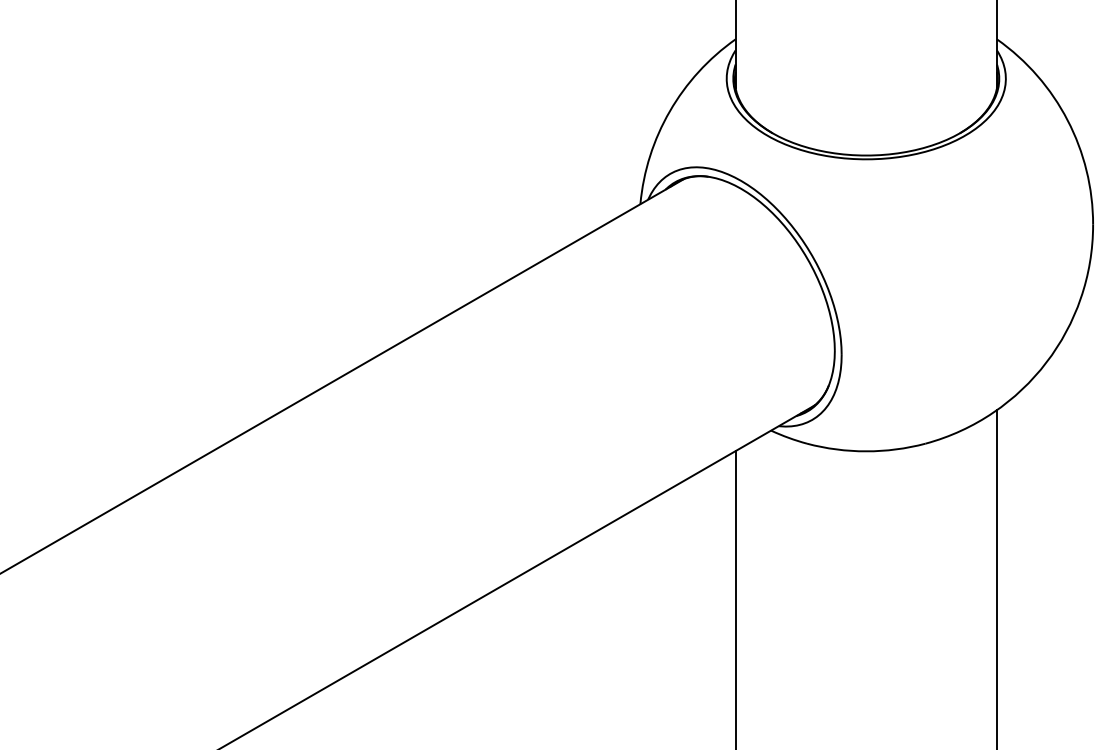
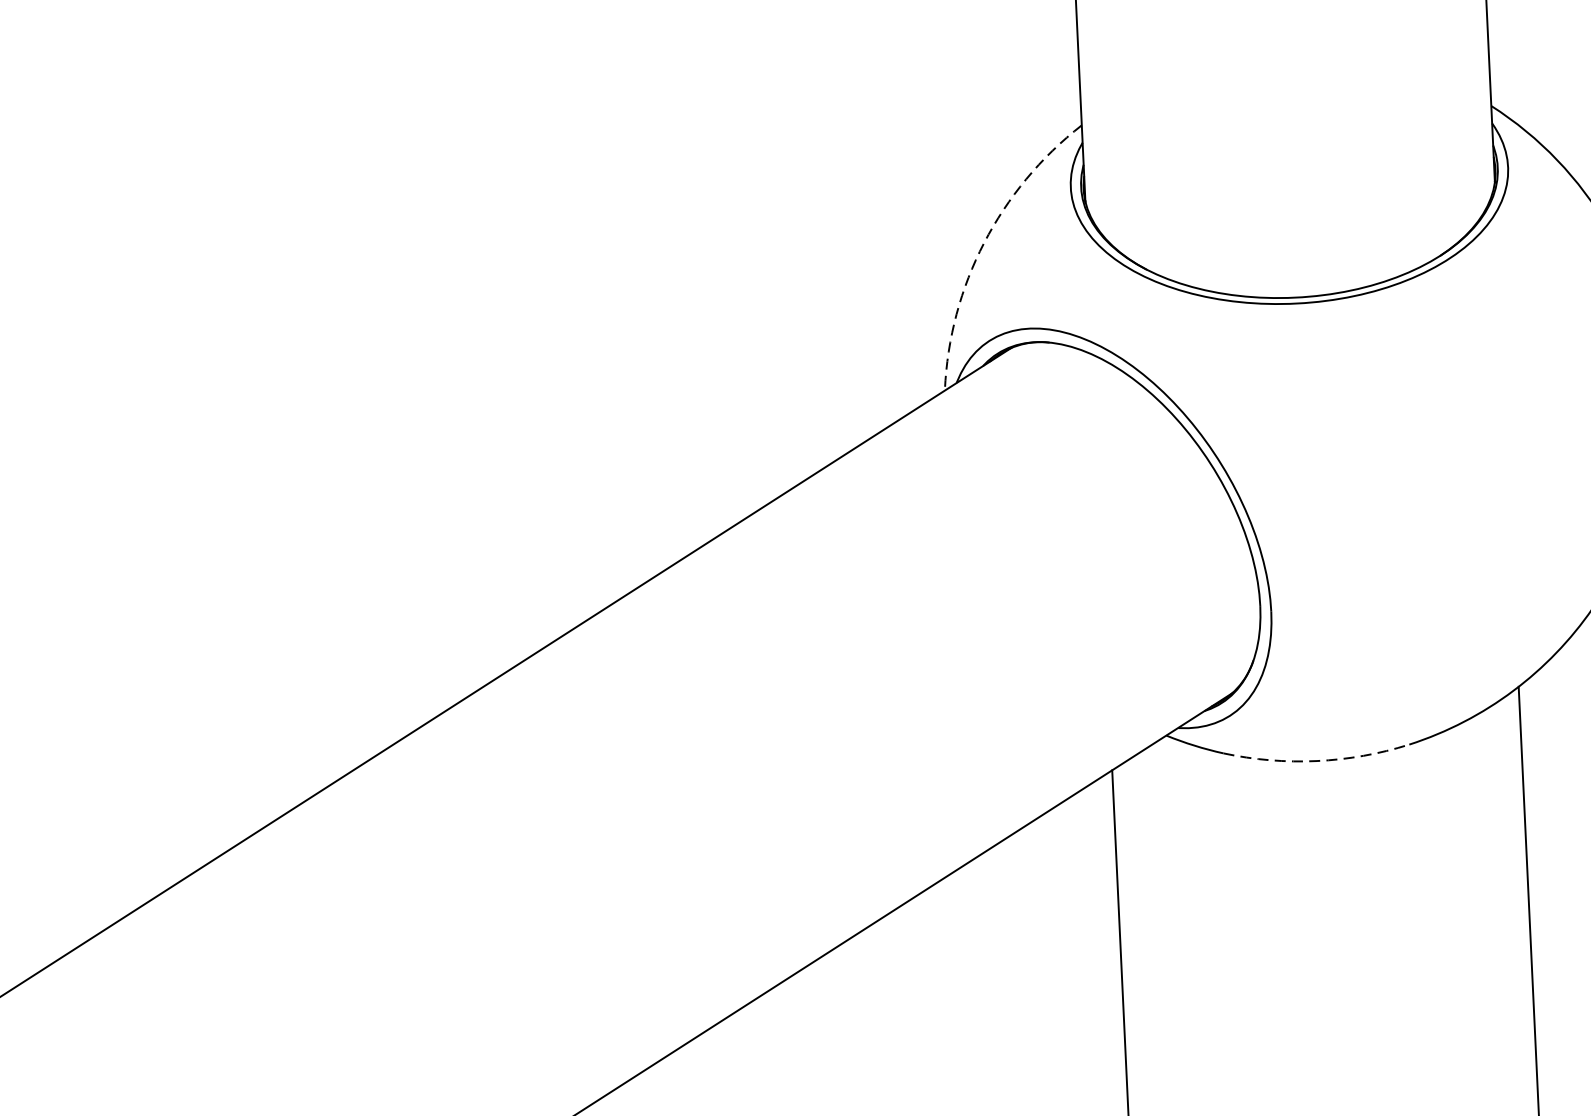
arc: (669, 111) -> (983, 243), solid -> dashed
arc: (866, 451) -> (1317, 761), solid -> dashed

